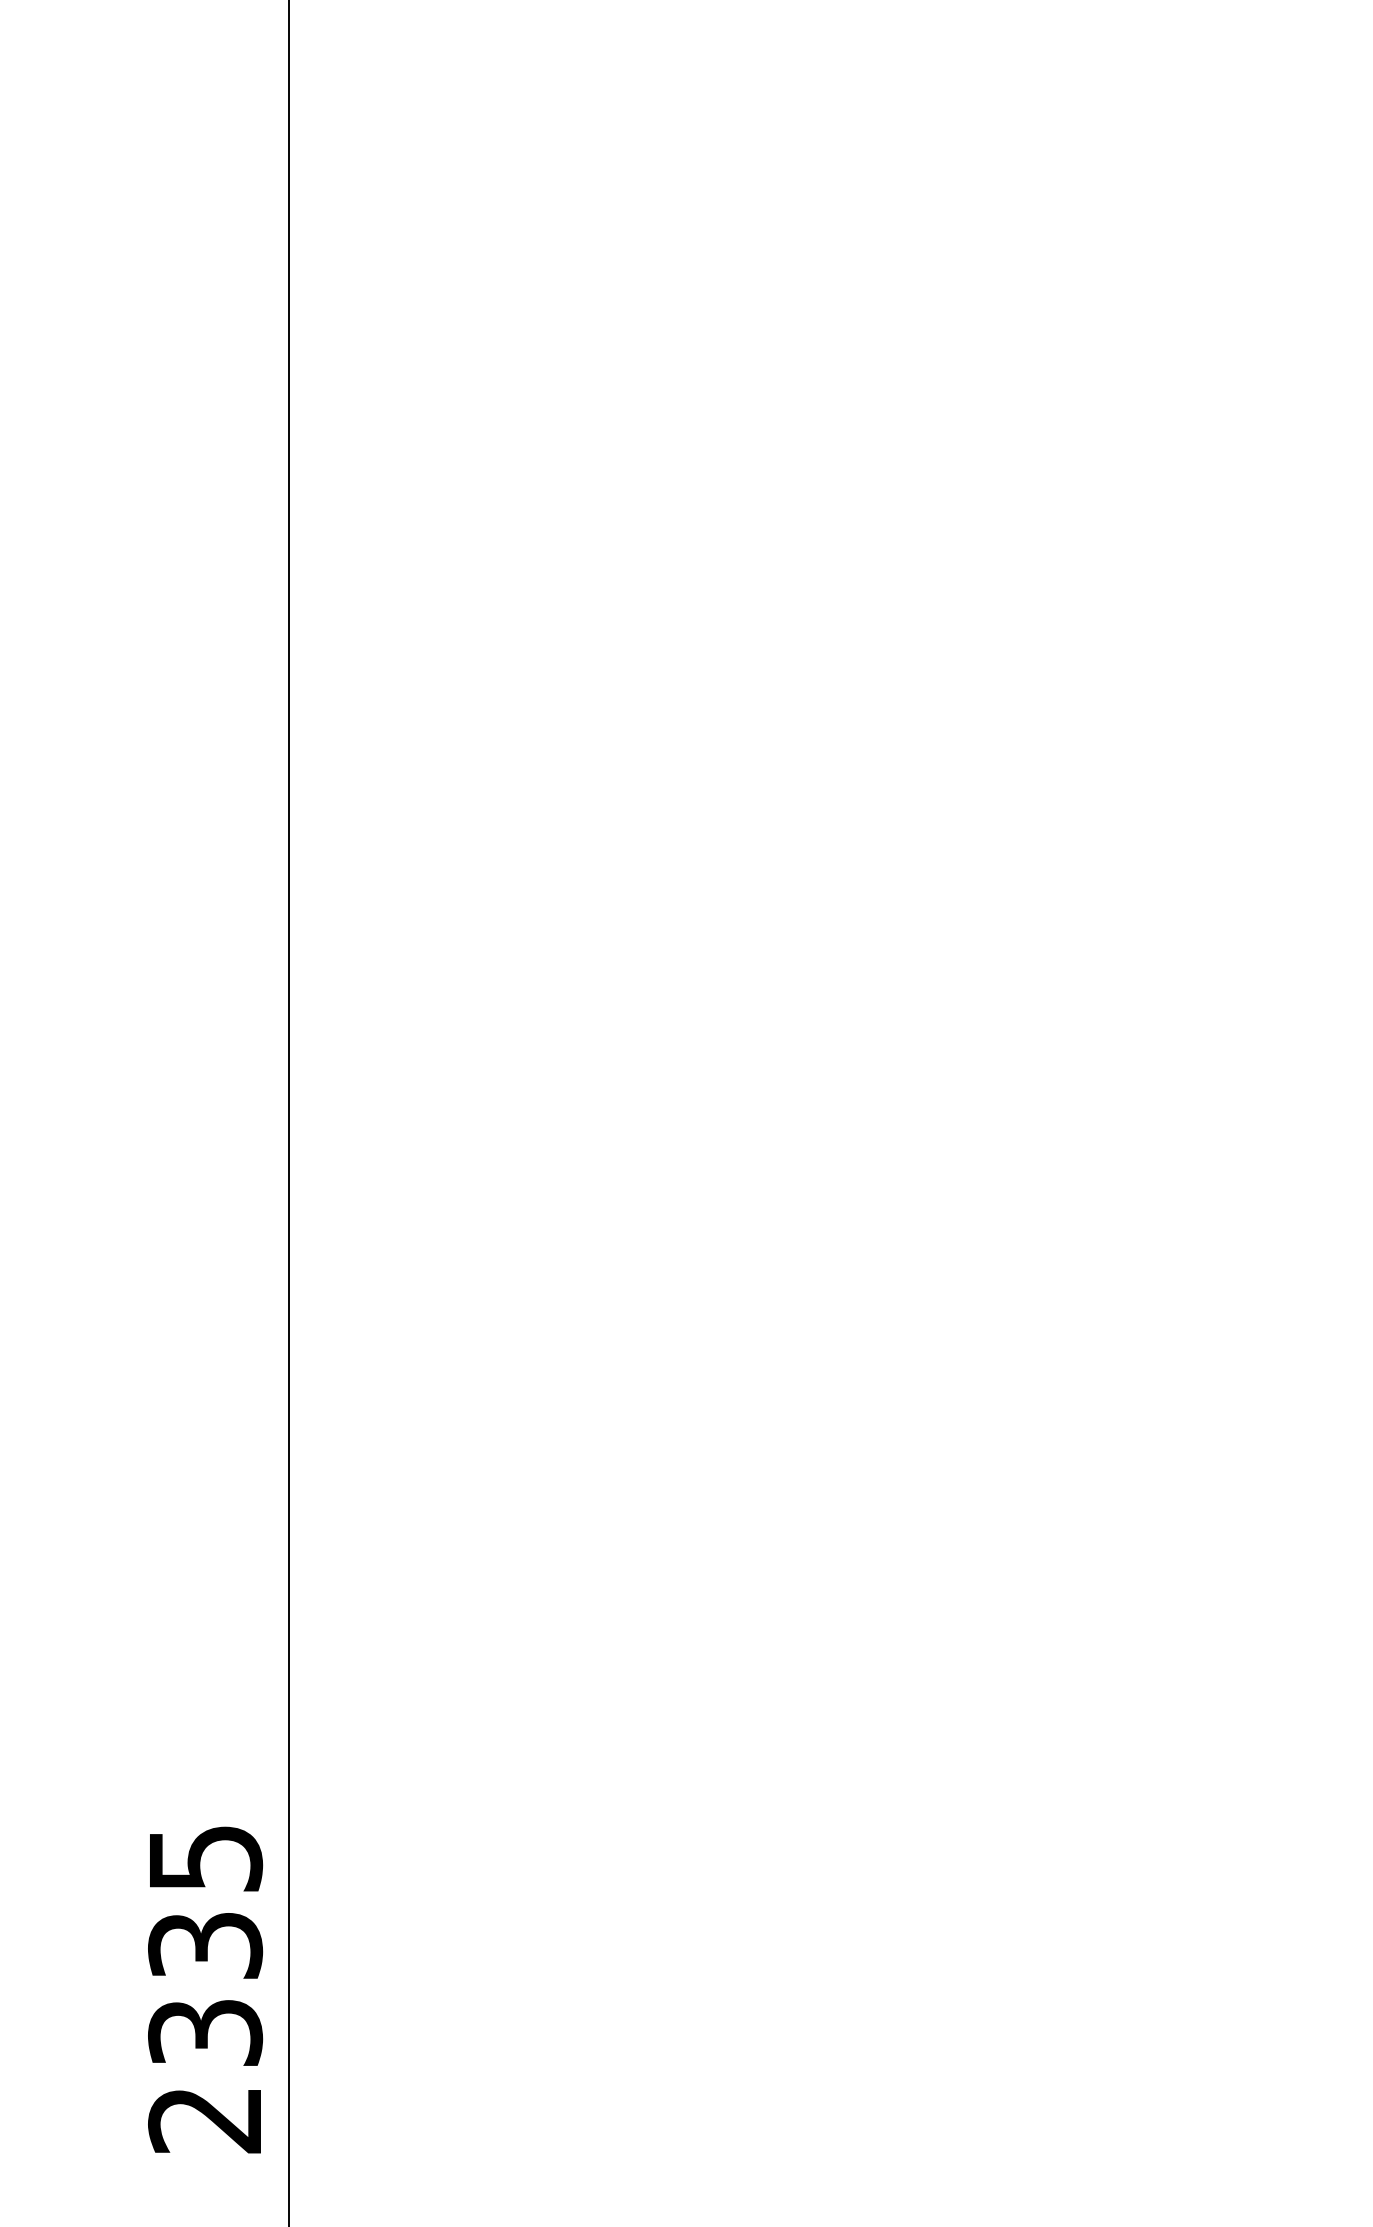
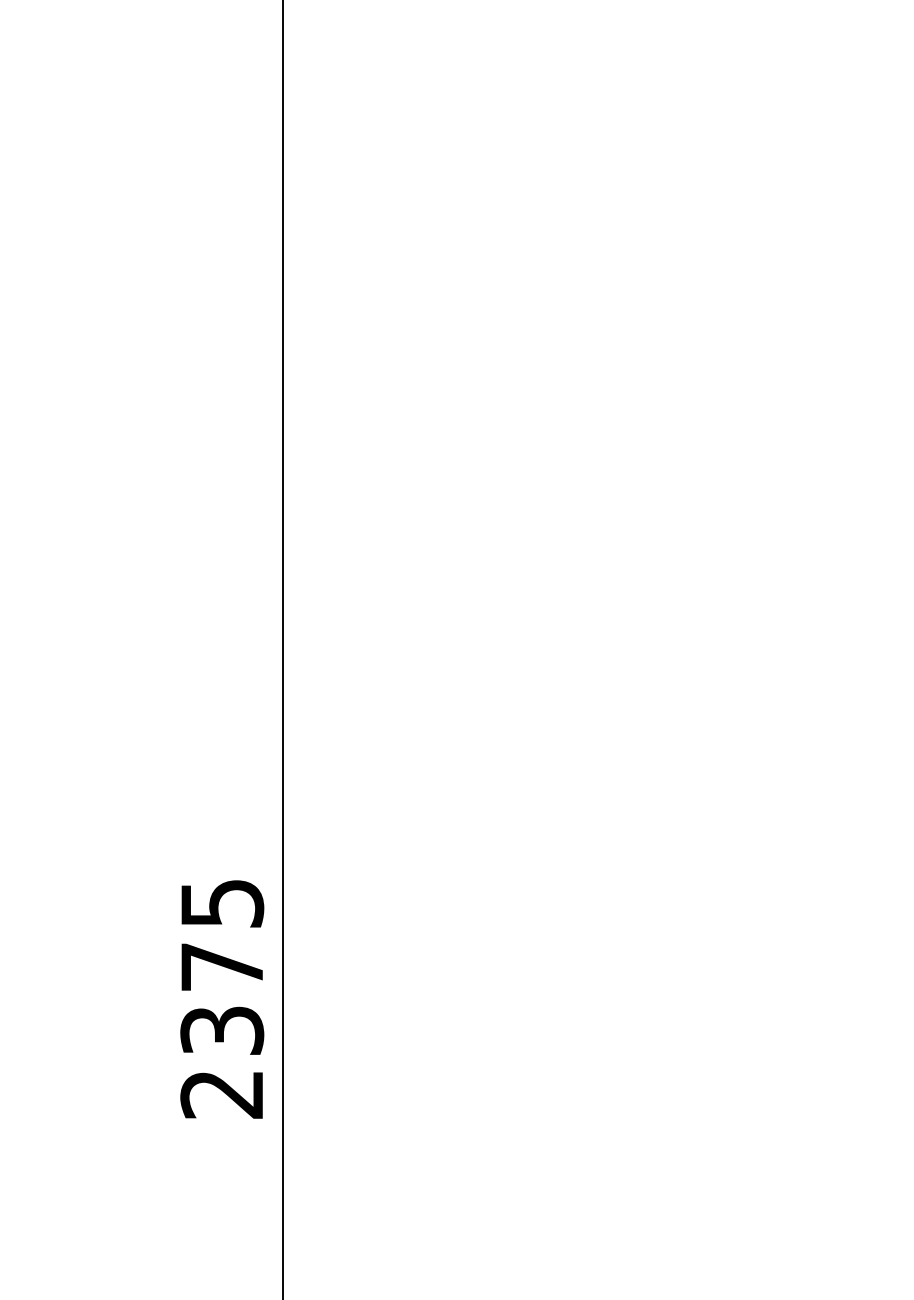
text: (205, 1945) -> (222, 966), 2335 -> 2375

